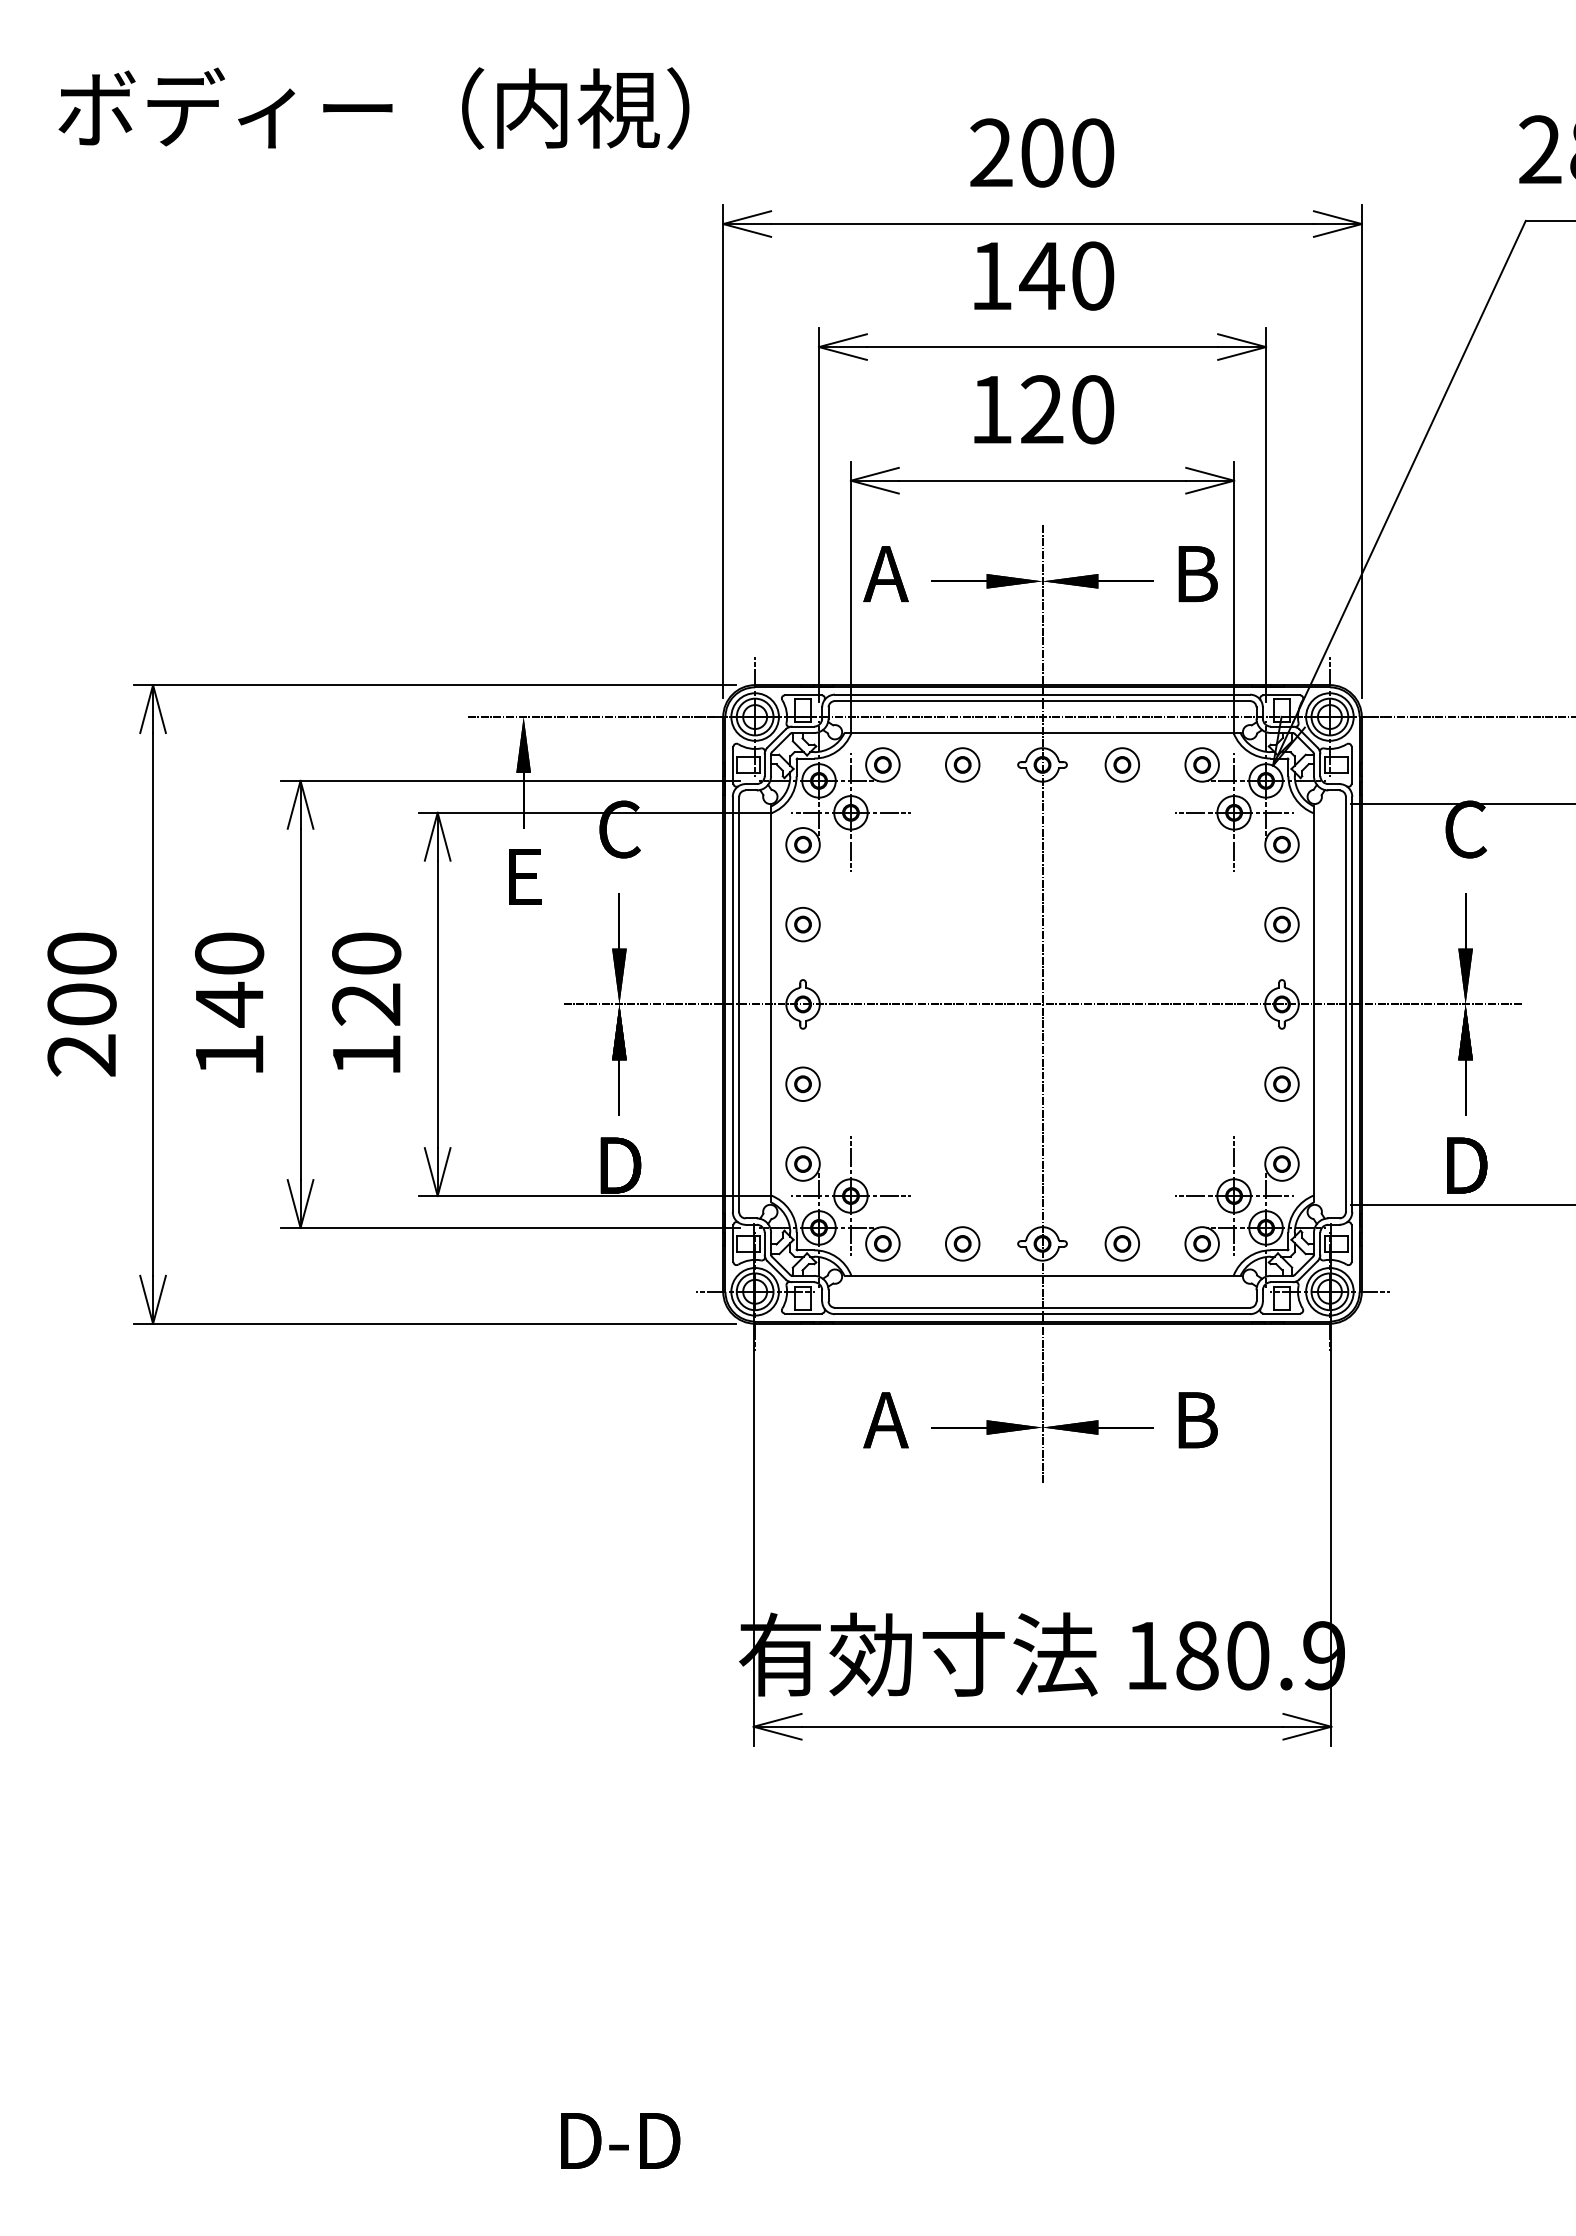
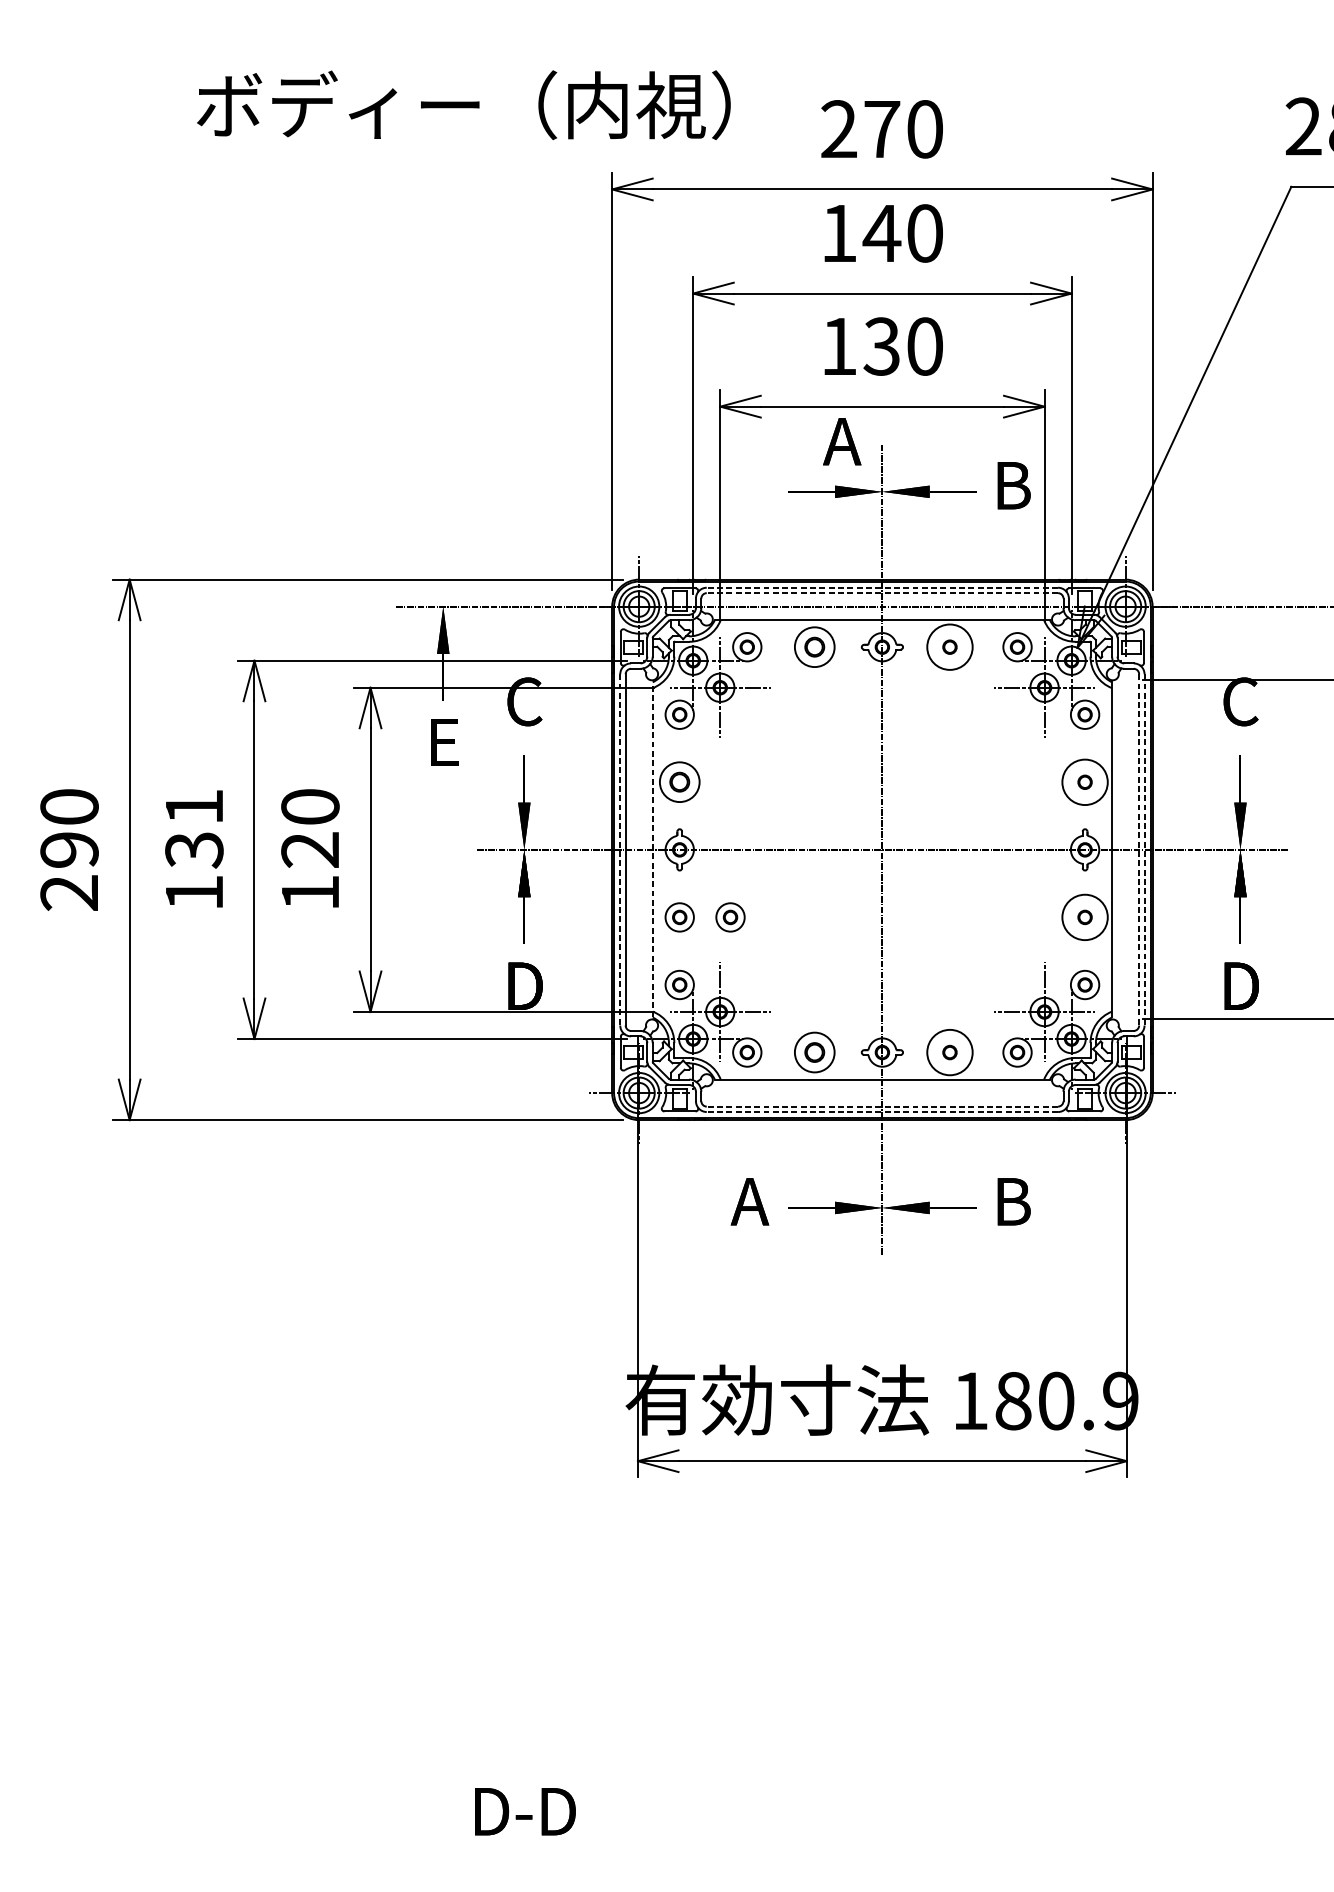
text: (373, 108) -> (463, 105), moved
text: (1042, 152) -> (882, 128), 200 -> 270
text: (1041, 409) -> (881, 346), 120 -> 130
text: (885, 573) -> (841, 441), moved
line: (1042, 694) -> (882, 587), solid -> dashed
line: (1042, 701) -> (882, 593), solid -> dashed
part: (962, 764) -> (814, 646), size x1.4
circle: (1122, 764) -> (950, 646), size x1.6
part: (802, 924) -> (679, 782), size x1.4
circle: (1281, 924) -> (1084, 782), size x1.6
text: (229, 979) -> (194, 828), 140 -> 131
line: (771, 1003) -> (653, 849), solid -> dashed
text: (81, 1004) -> (69, 849), 200 -> 290
line: (732, 1004) -> (620, 849), solid -> dashed
line: (1345, 1004) -> (1138, 849), solid -> dashed
line: (1352, 1004) -> (1144, 849), solid -> dashed
part: (862, 1083) -> (730, 916), added
circle: (1281, 1084) -> (1084, 917), size x1.6
part: (962, 1243) -> (814, 1052), size x1.4
circle: (1122, 1243) -> (950, 1052), size x1.6
line: (1042, 1307) -> (882, 1106), solid -> dashed
line: (1042, 1314) -> (882, 1112), solid -> dashed

